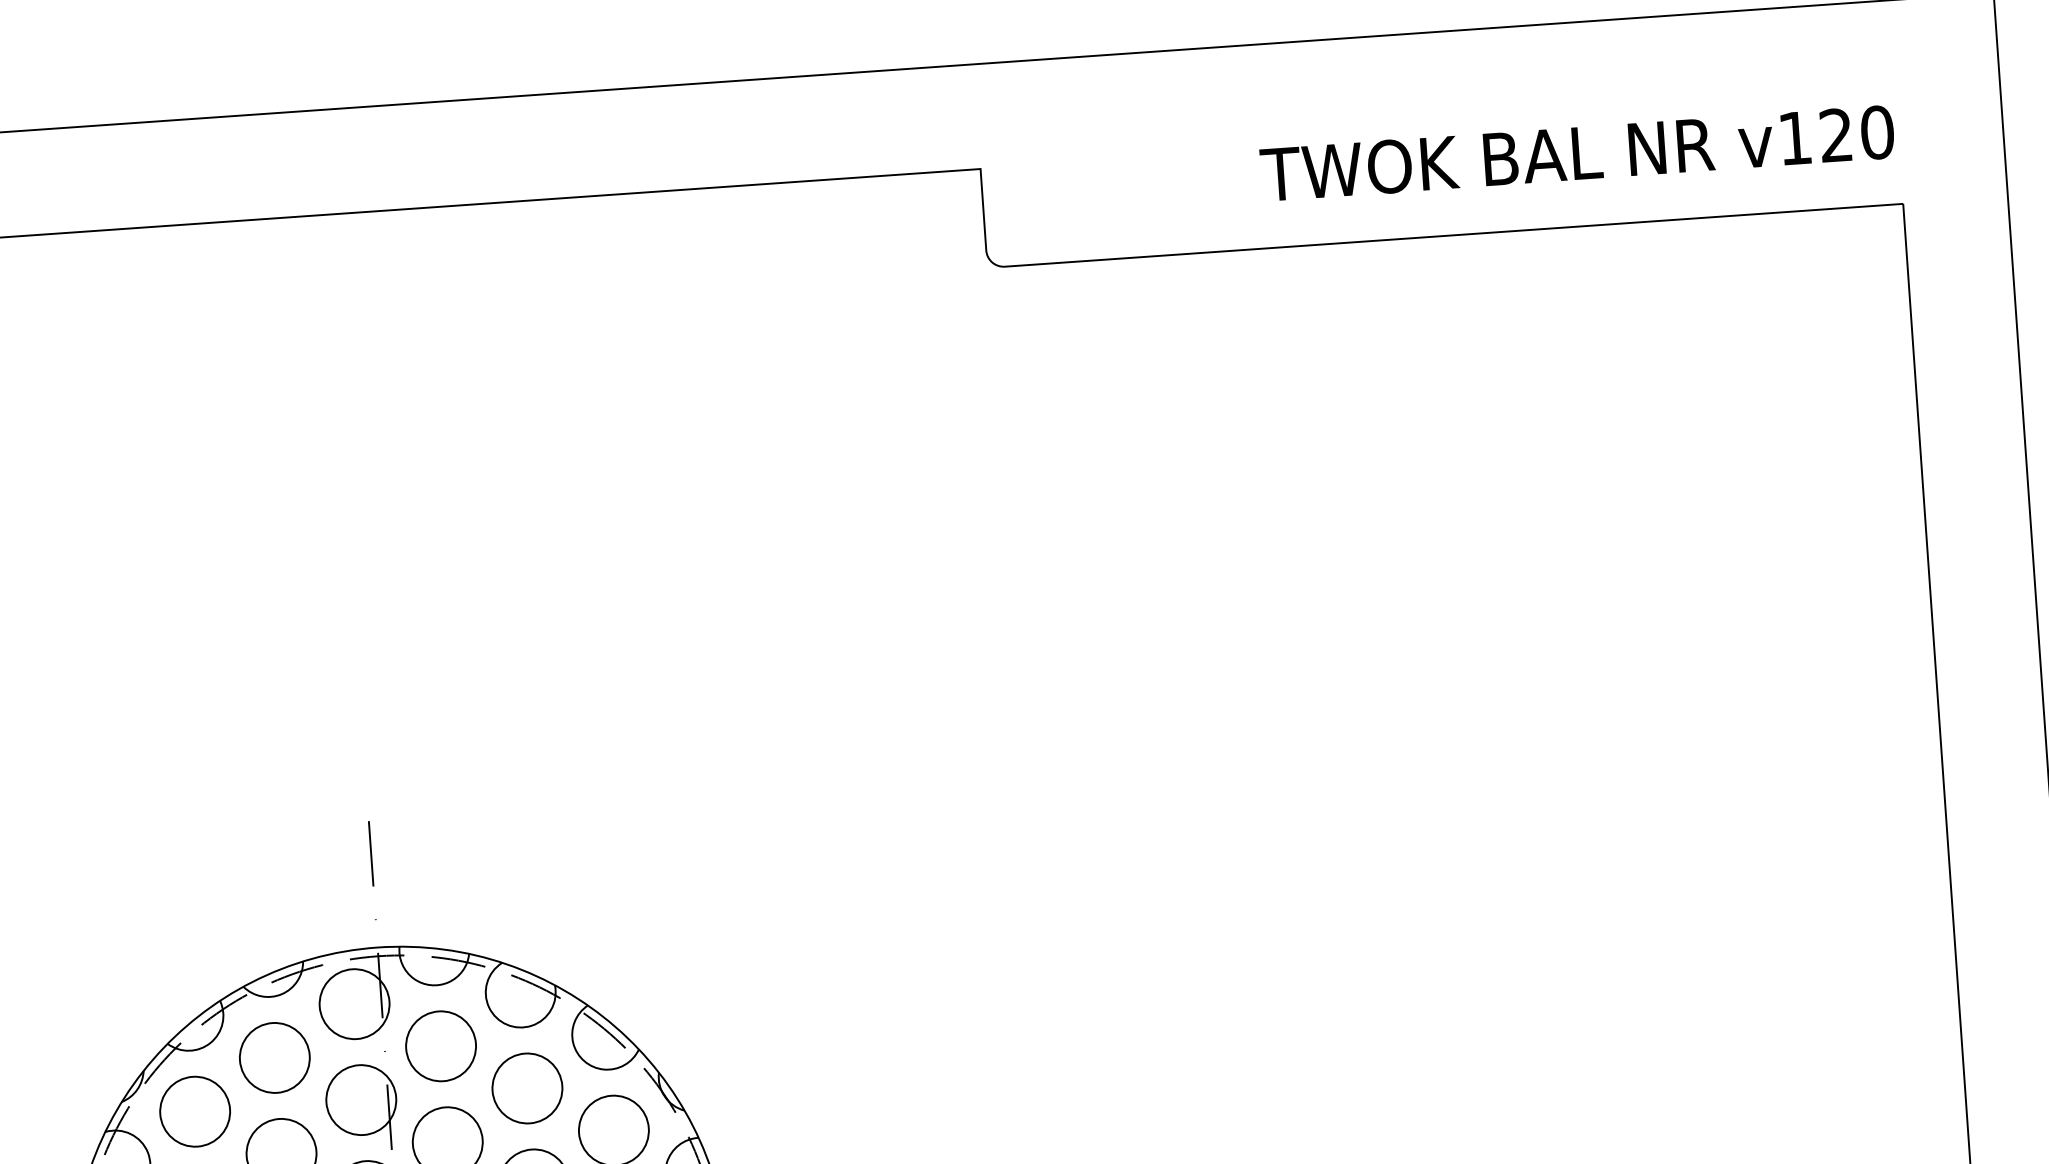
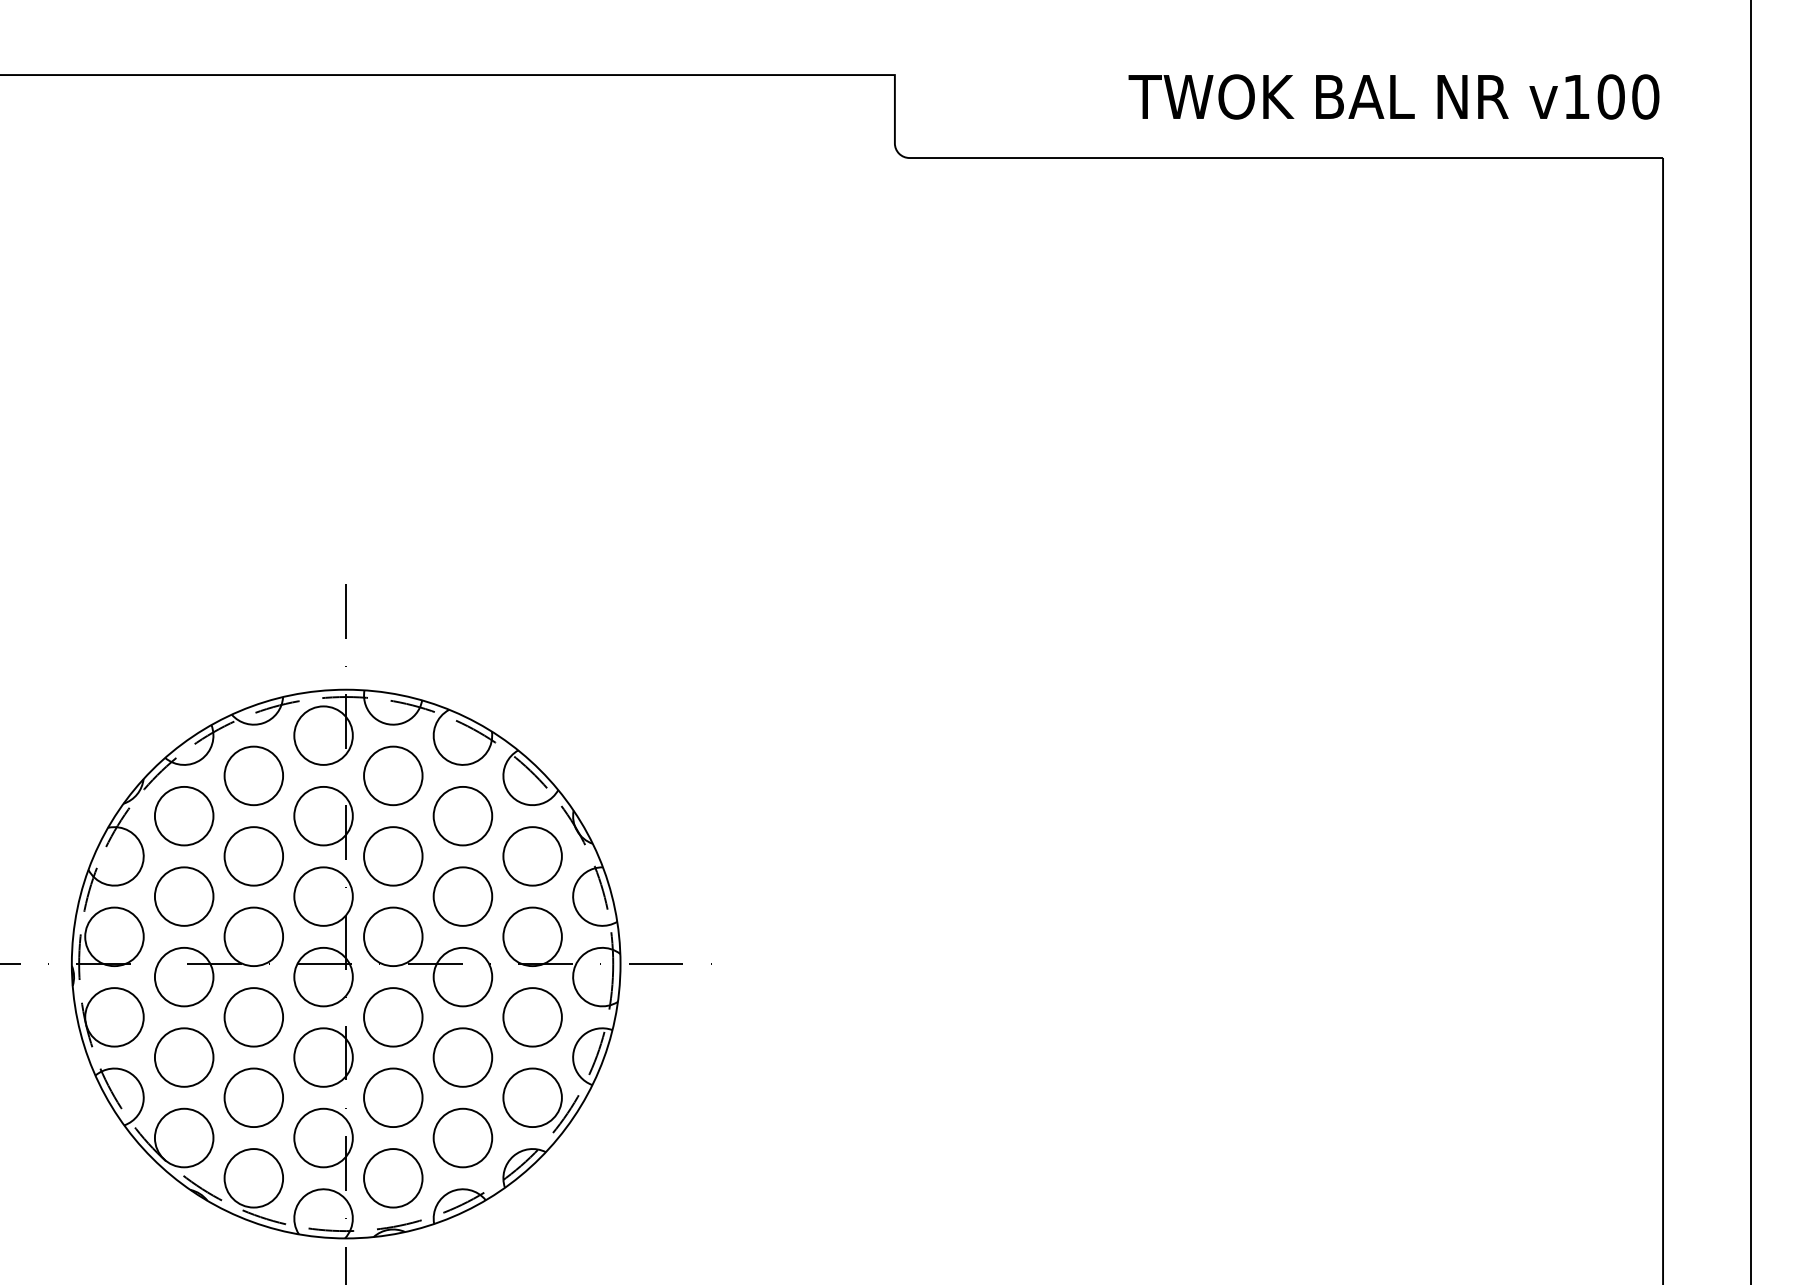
text: (1835, 134) -> (1610, 96), v120 -> v100

